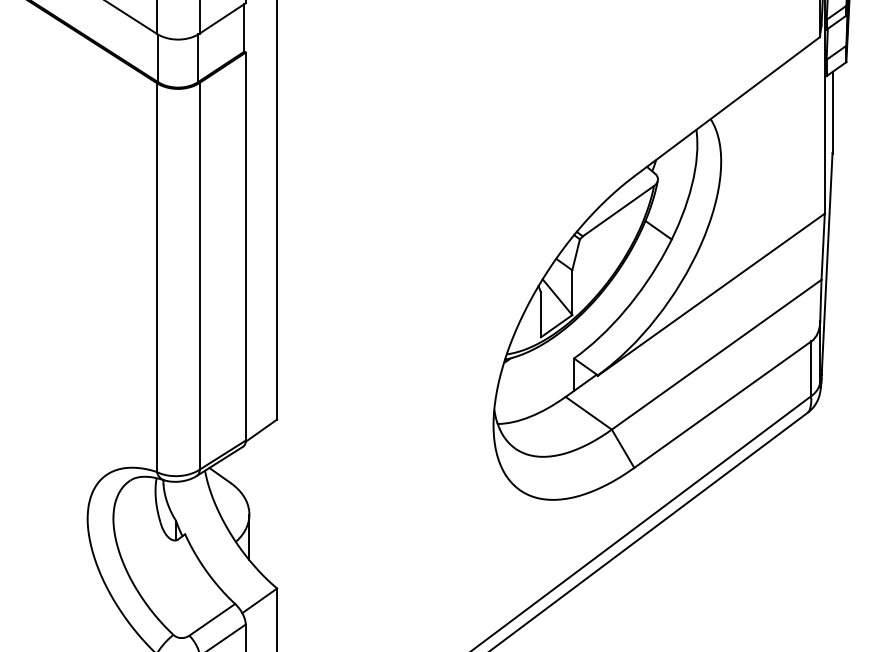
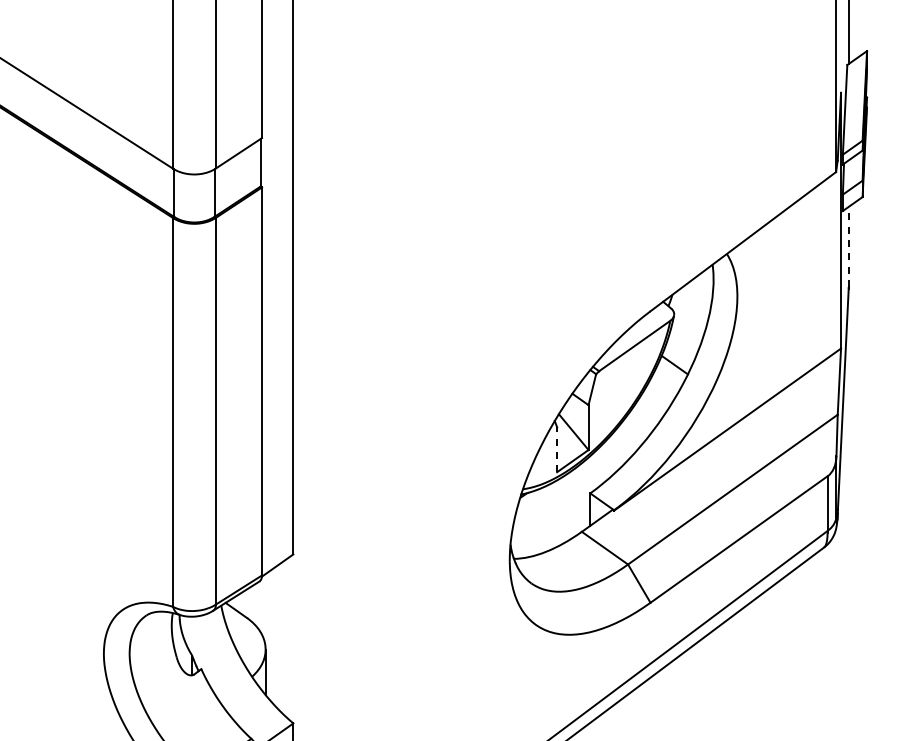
line: (832, 111) -> (848, 246), solid -> dashed
line: (541, 314) -> (557, 449), solid -> dashed

